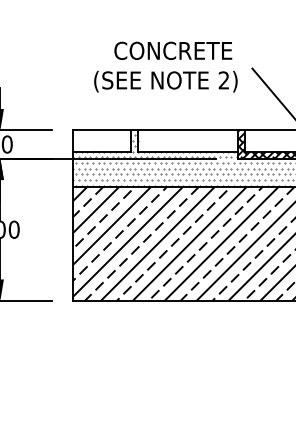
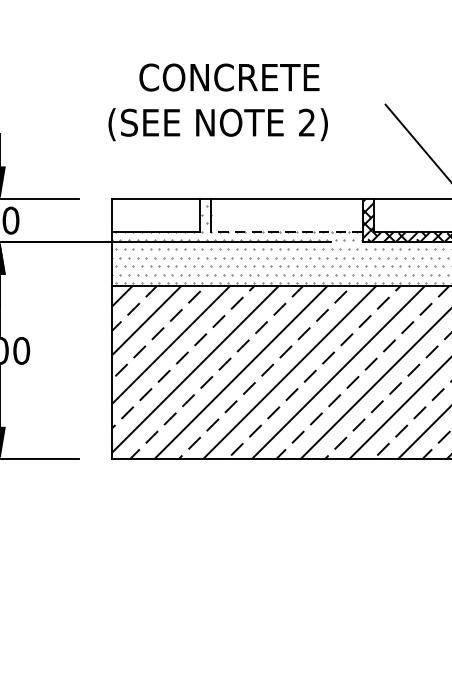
text: (165, 66) -> (217, 101), moved
line: (187, 151) -> (286, 231), solid -> dashed

